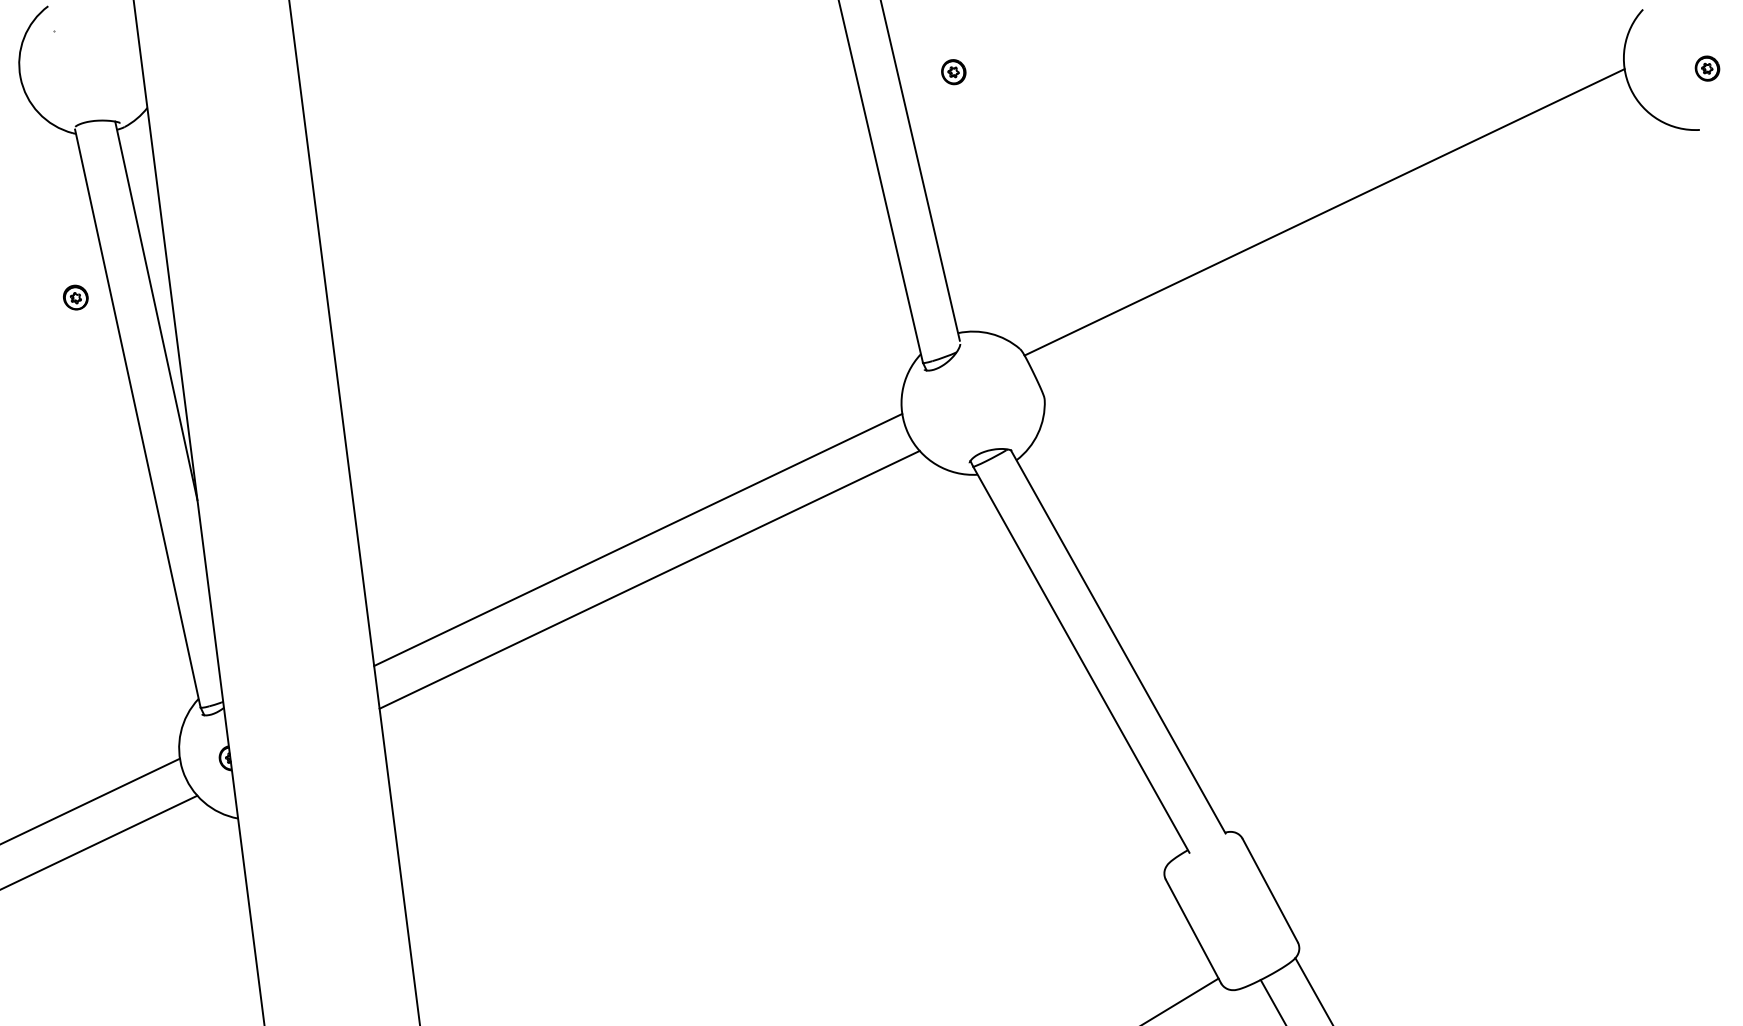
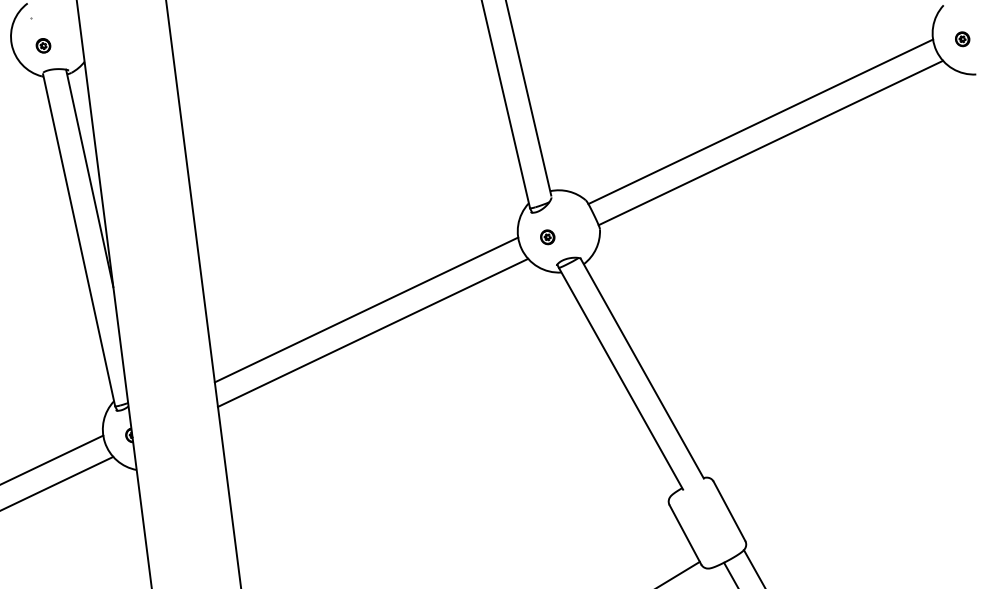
part: (1707, 69) -> (962, 39), moved
part: (953, 72) -> (547, 237), moved
line: (1341, 248) -> (770, 142), added
part: (75, 297) -> (43, 45), moved

